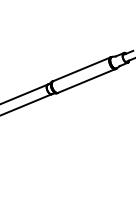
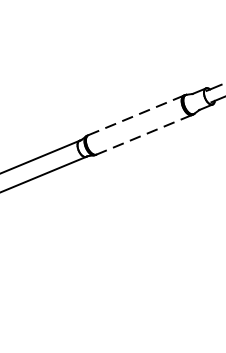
line: (81, 69) -> (135, 115), solid -> dashed
line: (87, 80) -> (145, 134), solid -> dashed

